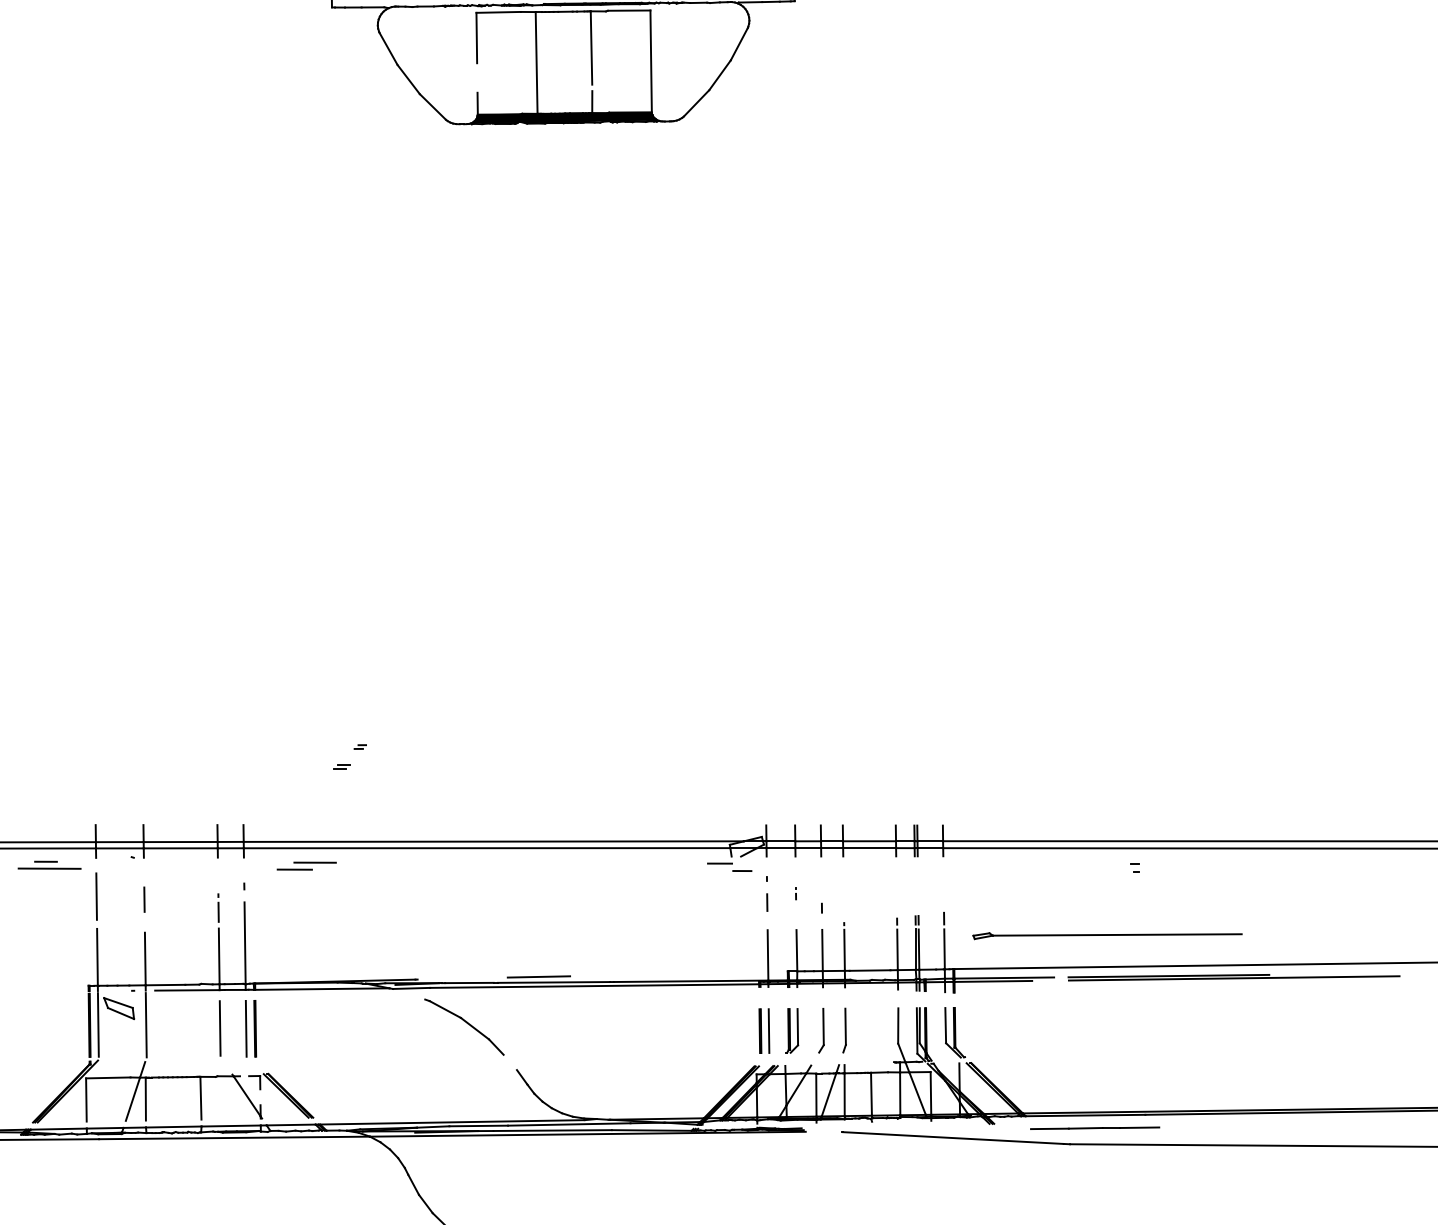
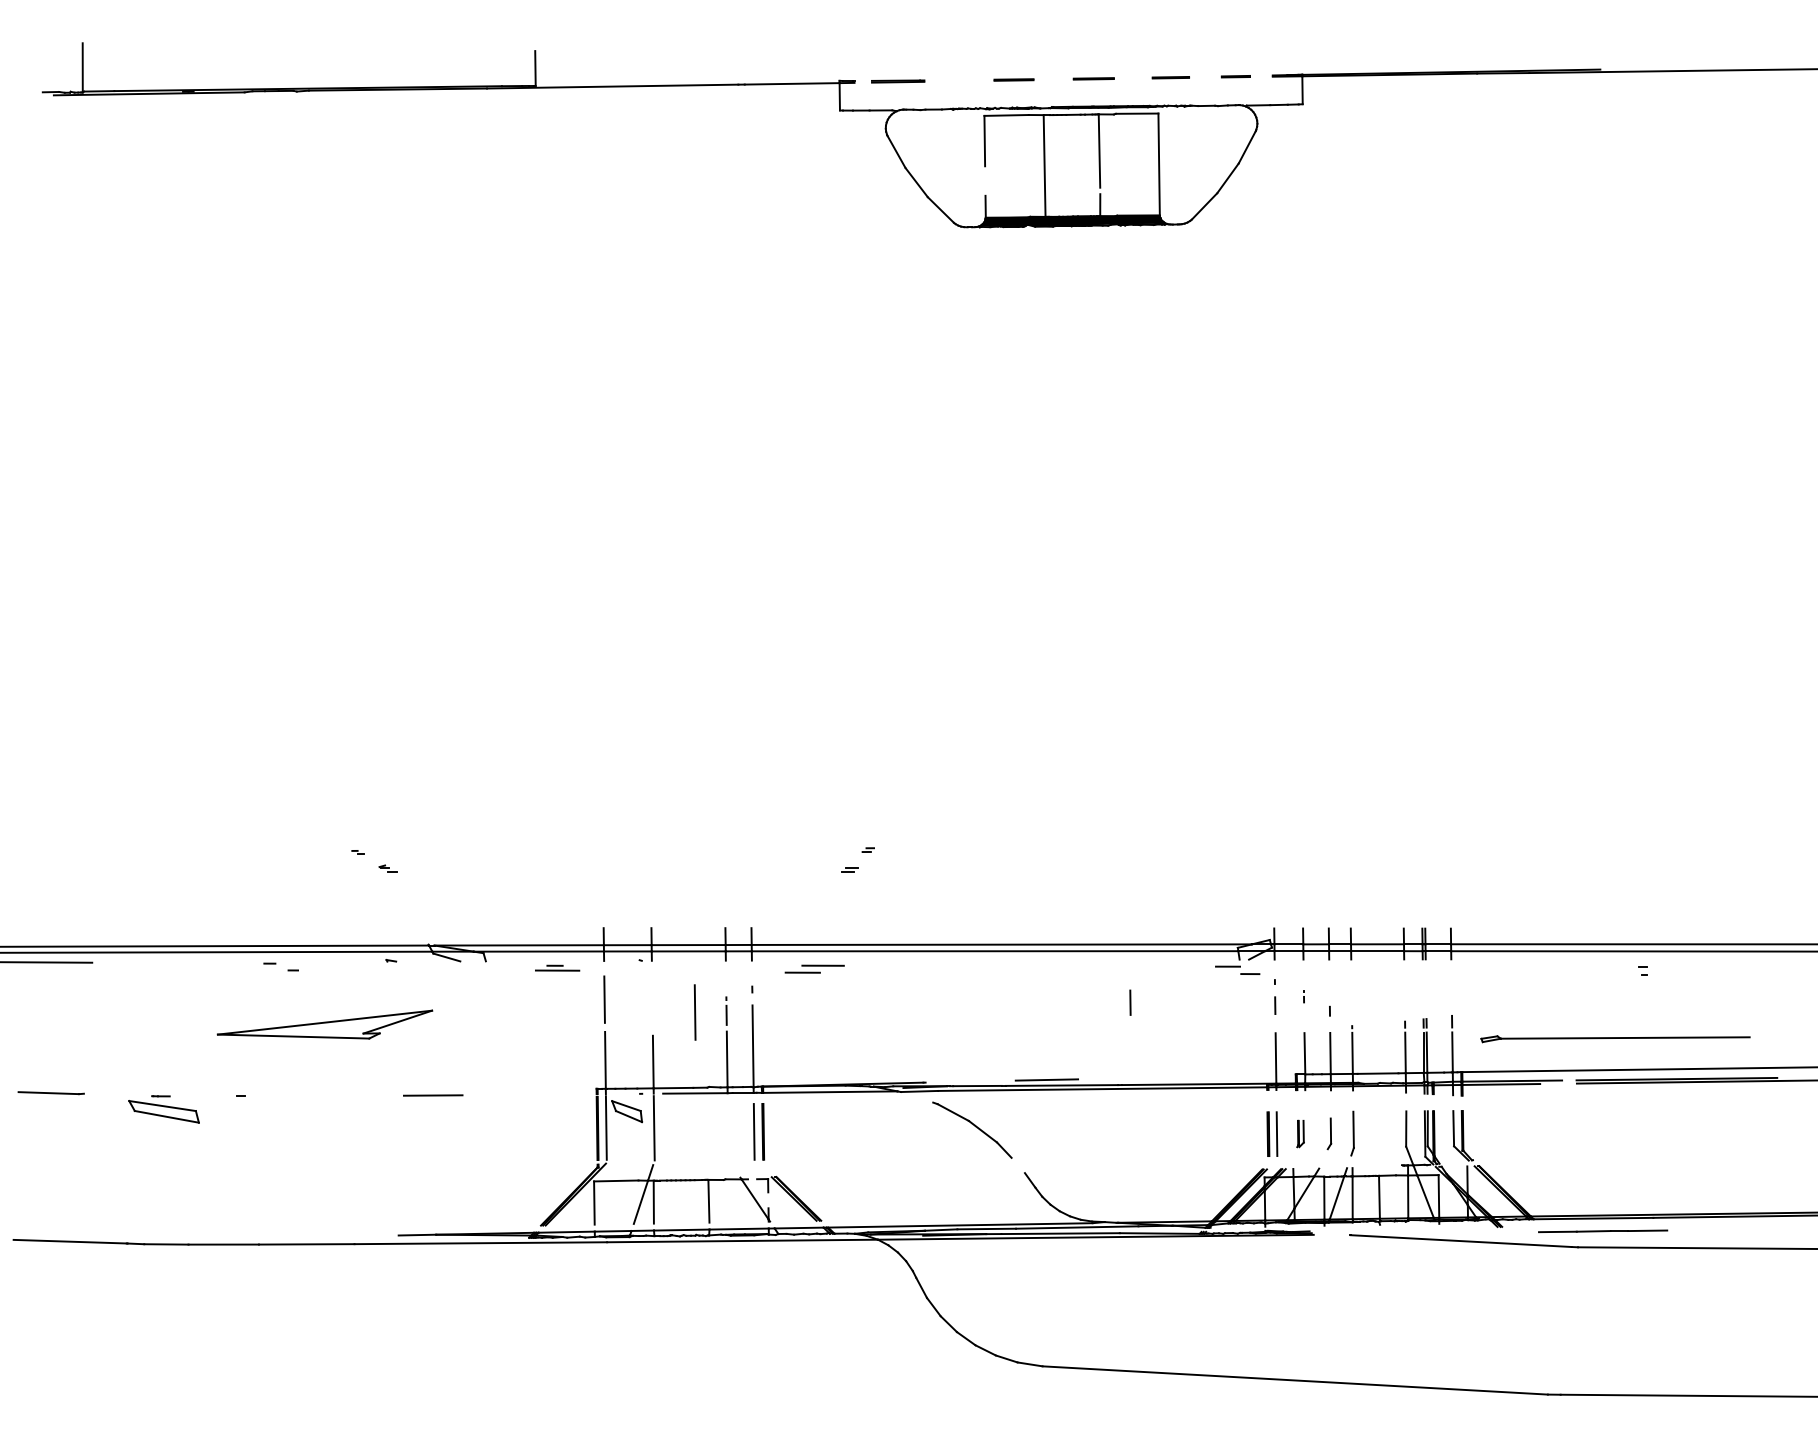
part: (49, 864) -> (557, 967), size x0.7
line: (144, 899) -> (1130, 1002), moved
line: (219, 1028) -> (694, 1012), moved
part: (792, 1030) -> (1300, 1133), size x0.6
part: (821, 1030) -> (1329, 1133), size x0.7

